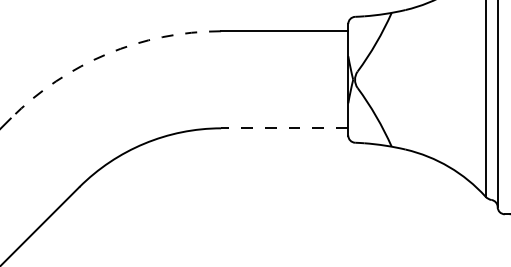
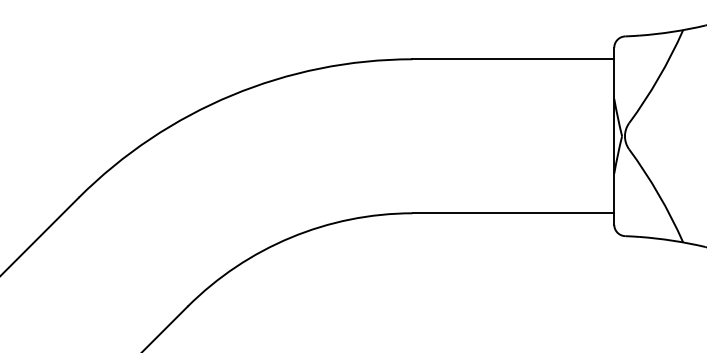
arc: (107, 54) -> (232, 96), dashed -> solid
line: (284, 128) -> (513, 213), dashed -> solid

